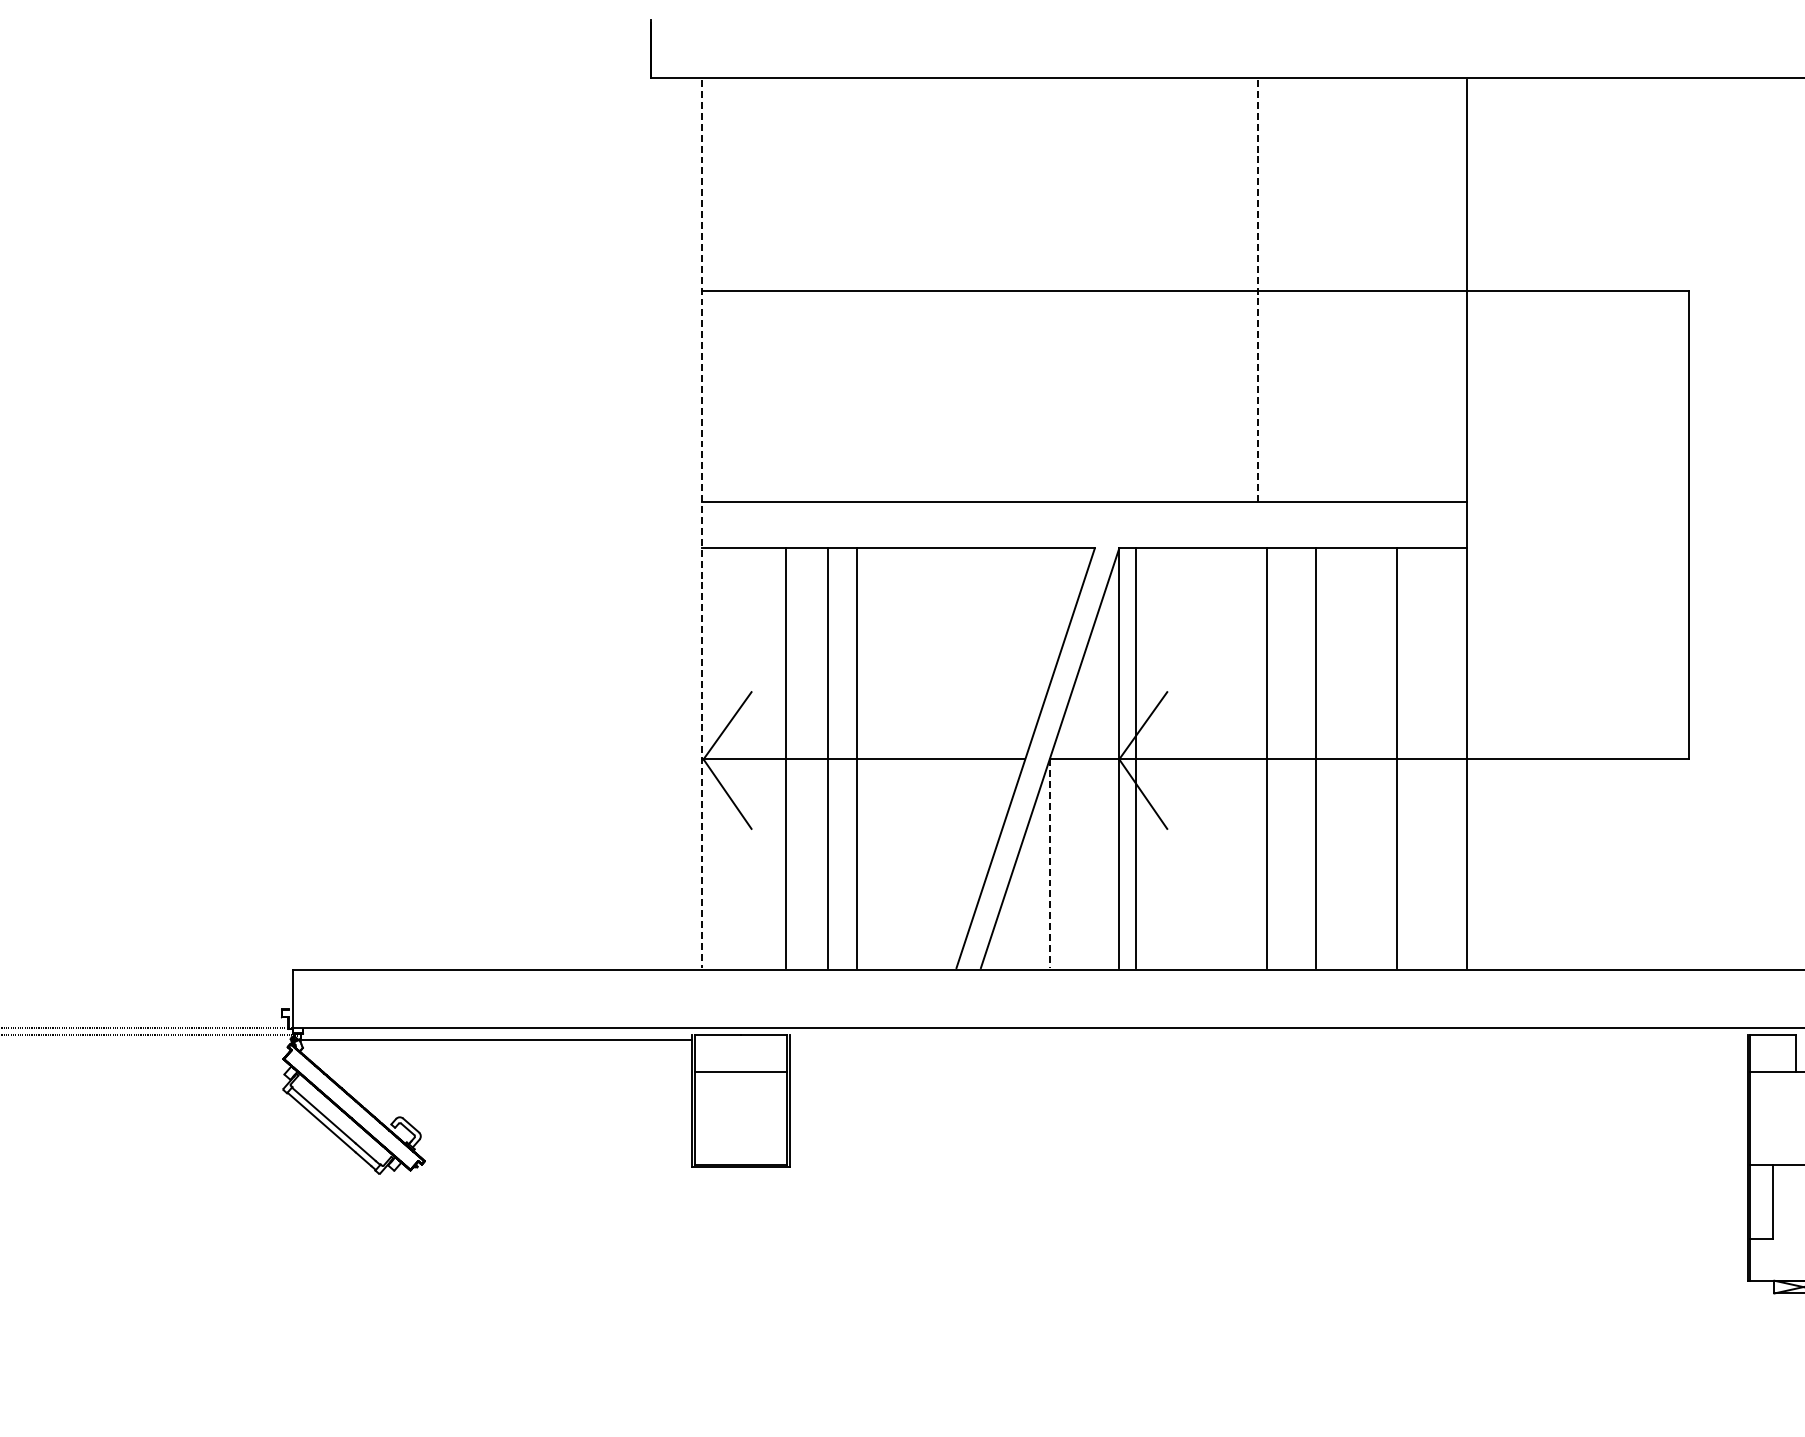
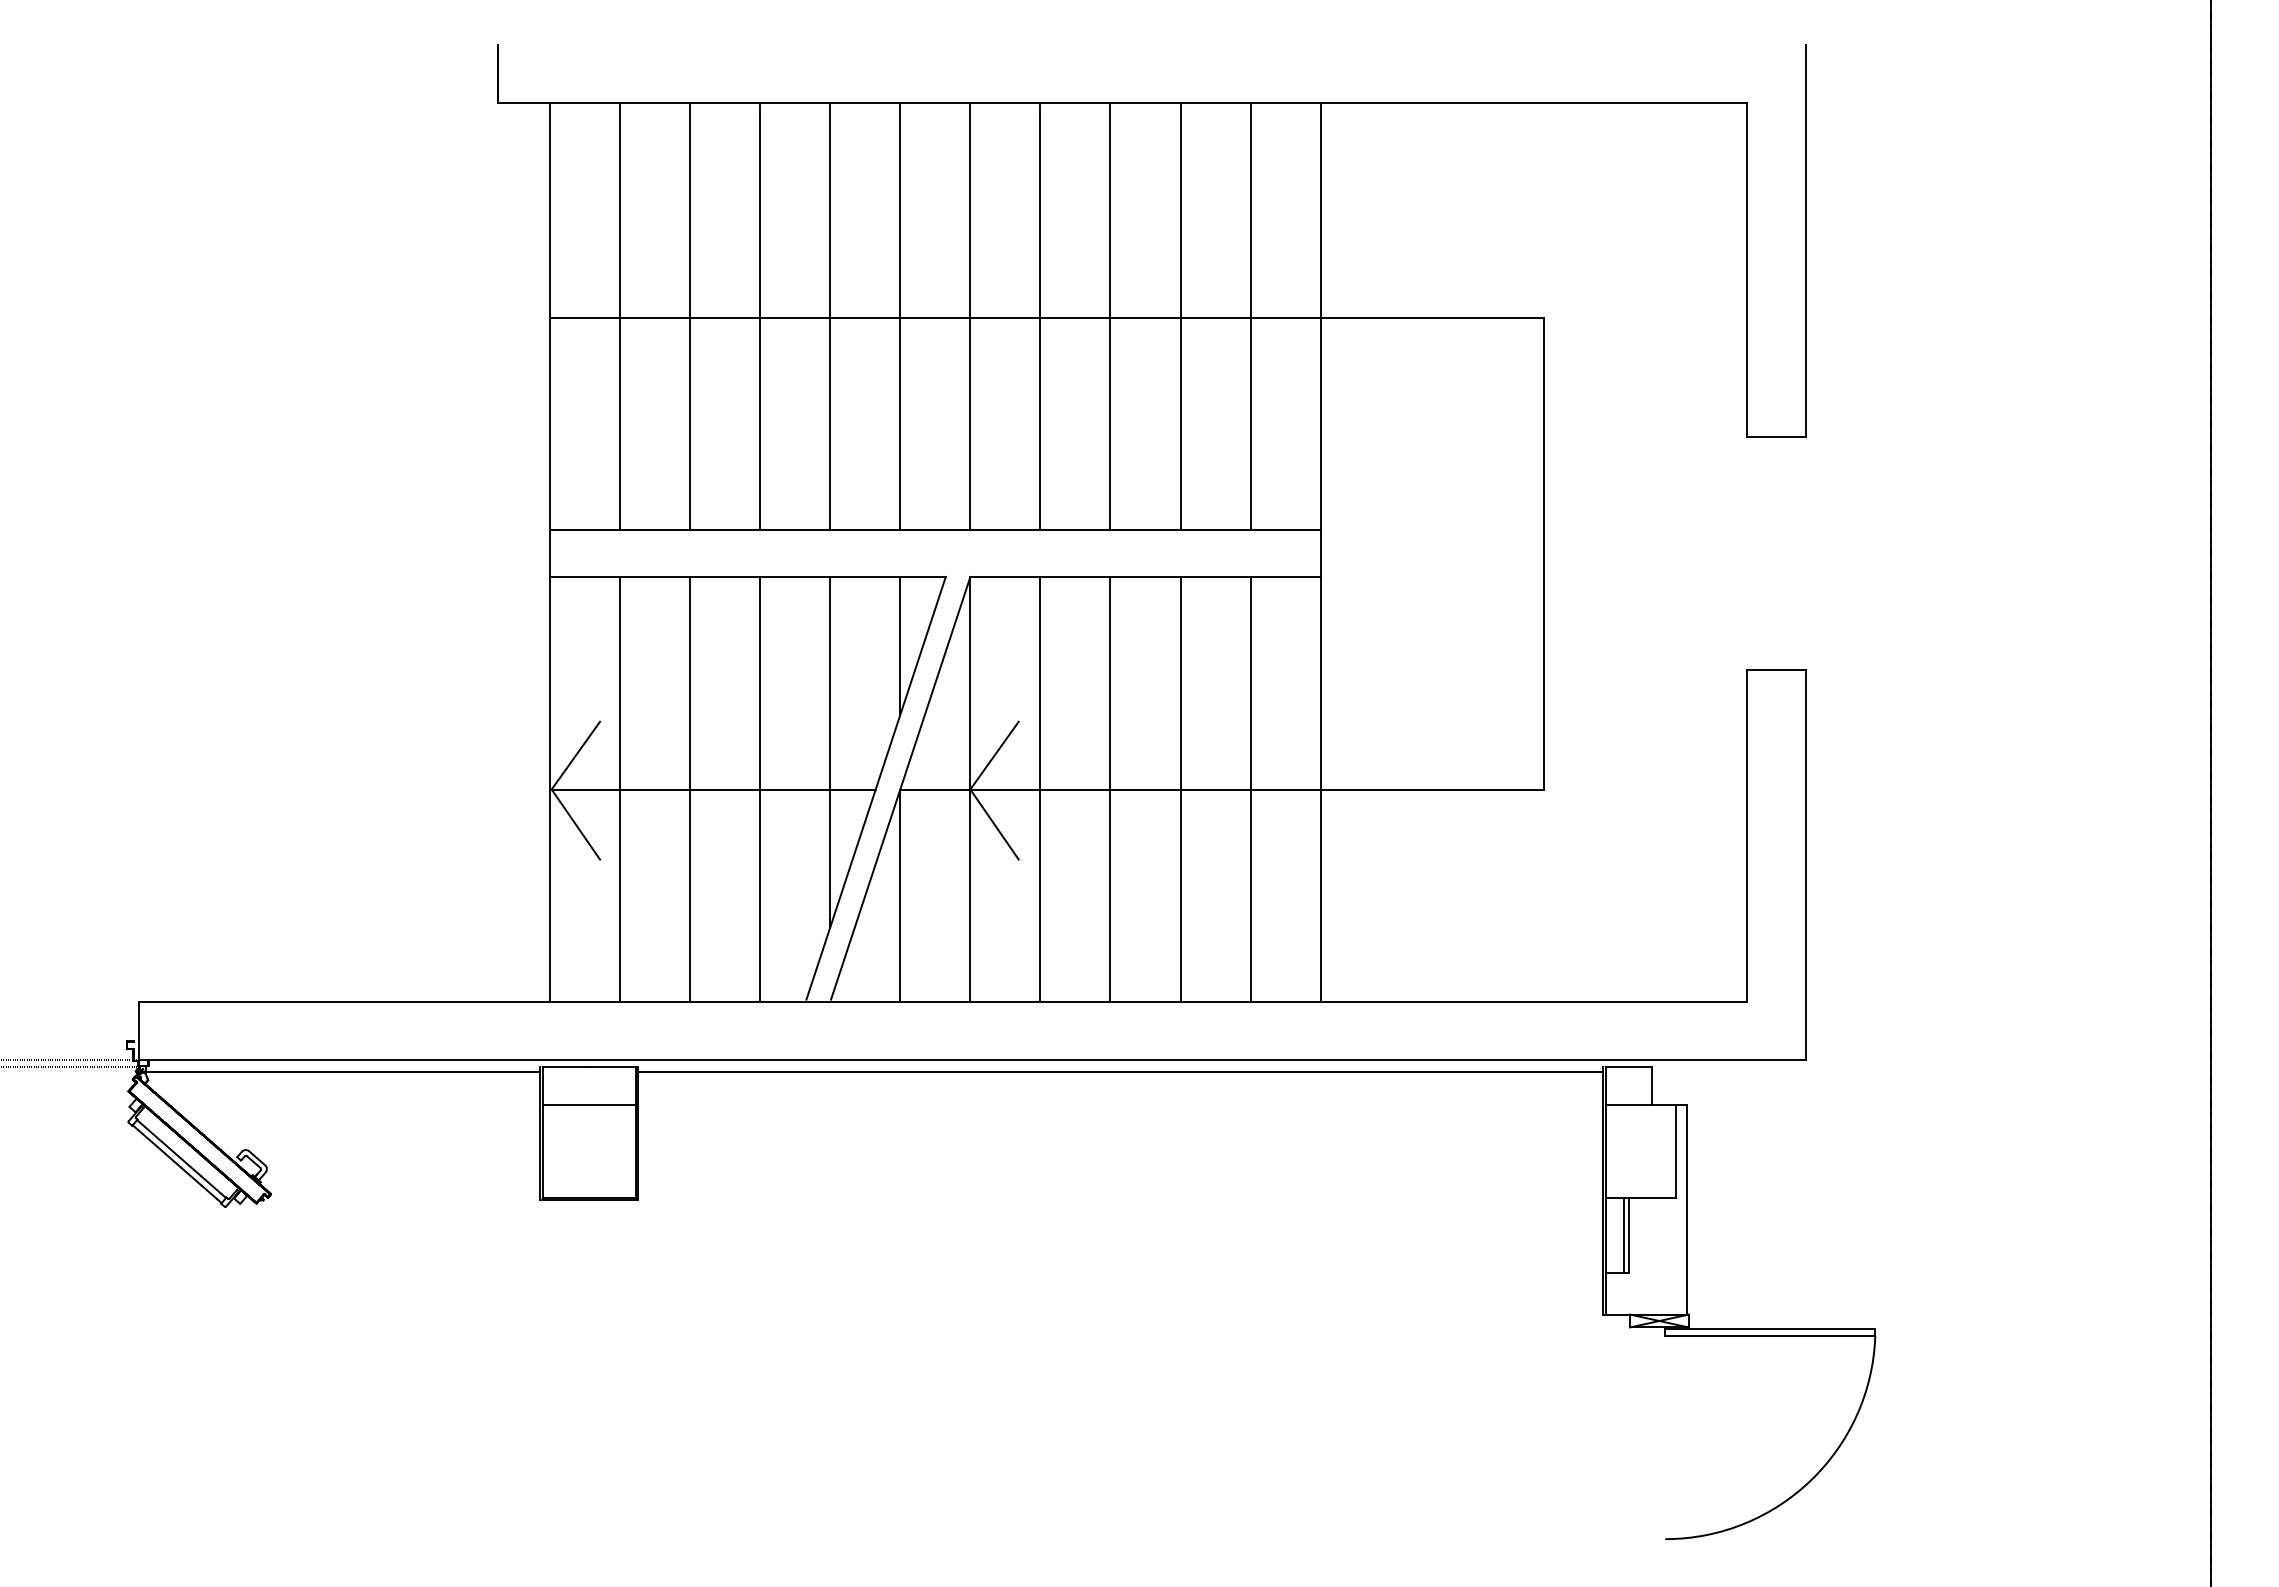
line: (771, 290) -> (620, 317), added
line: (841, 290) -> (690, 317), added
line: (910, 290) -> (760, 317), added
line: (980, 290) -> (830, 317), added
line: (1049, 290) -> (900, 317), added
line: (1119, 290) -> (970, 317), added
line: (1188, 290) -> (1040, 317), added
line: (1258, 290) -> (1110, 317), dashed -> solid
line: (1327, 290) -> (1180, 317), added
line: (1397, 290) -> (1250, 317), added
line: (702, 525) -> (550, 553), dashed -> solid
line: (1049, 616) -> (900, 645), added
line: (980, 722) -> (830, 752), added
line: (786, 758) -> (690, 788), moved
line: (828, 758) -> (620, 788), moved
line: (857, 758) -> (760, 788), moved
line: (1136, 758) -> (1040, 788), moved
line: (1267, 758) -> (1180, 788), moved
line: (1316, 758) -> (1110, 788), moved
line: (1049, 864) -> (900, 895), dashed -> solid
line: (1268, 1040) -> (1120, 1072), added
line: (1768, 1202) -> (1624, 1235), added

